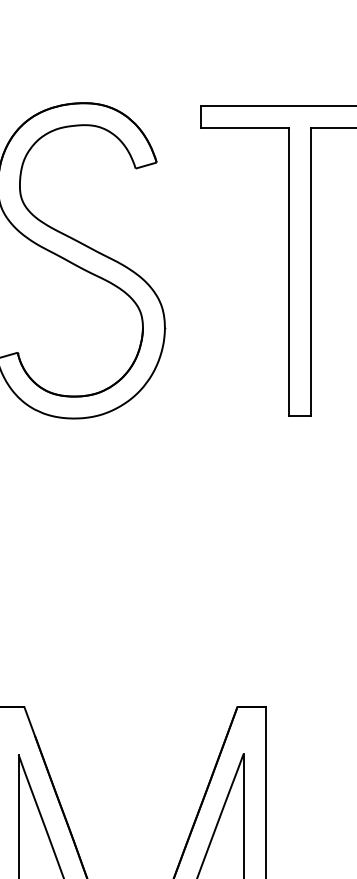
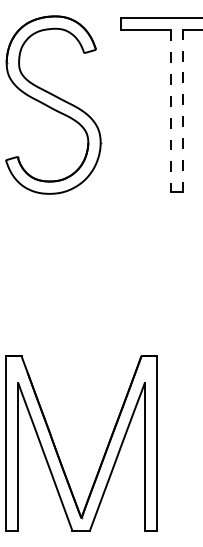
line: (289, 272) -> (170, 111), solid -> dashed
line: (310, 272) -> (182, 111), solid -> dashed

